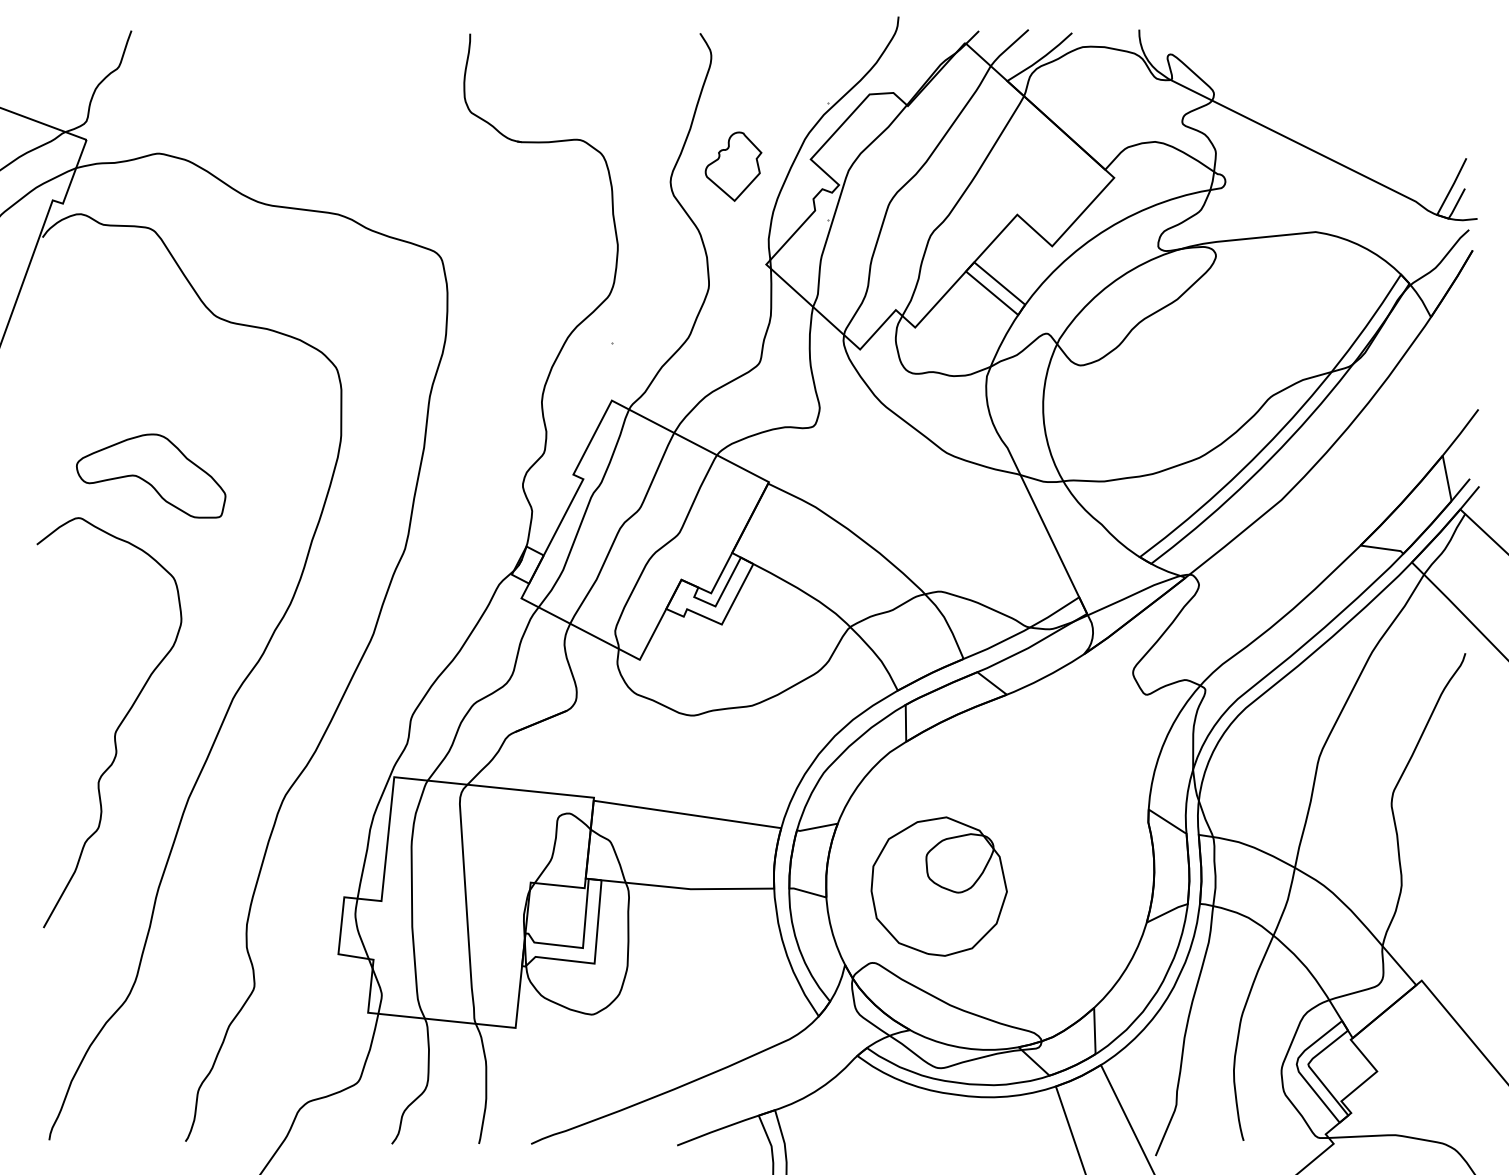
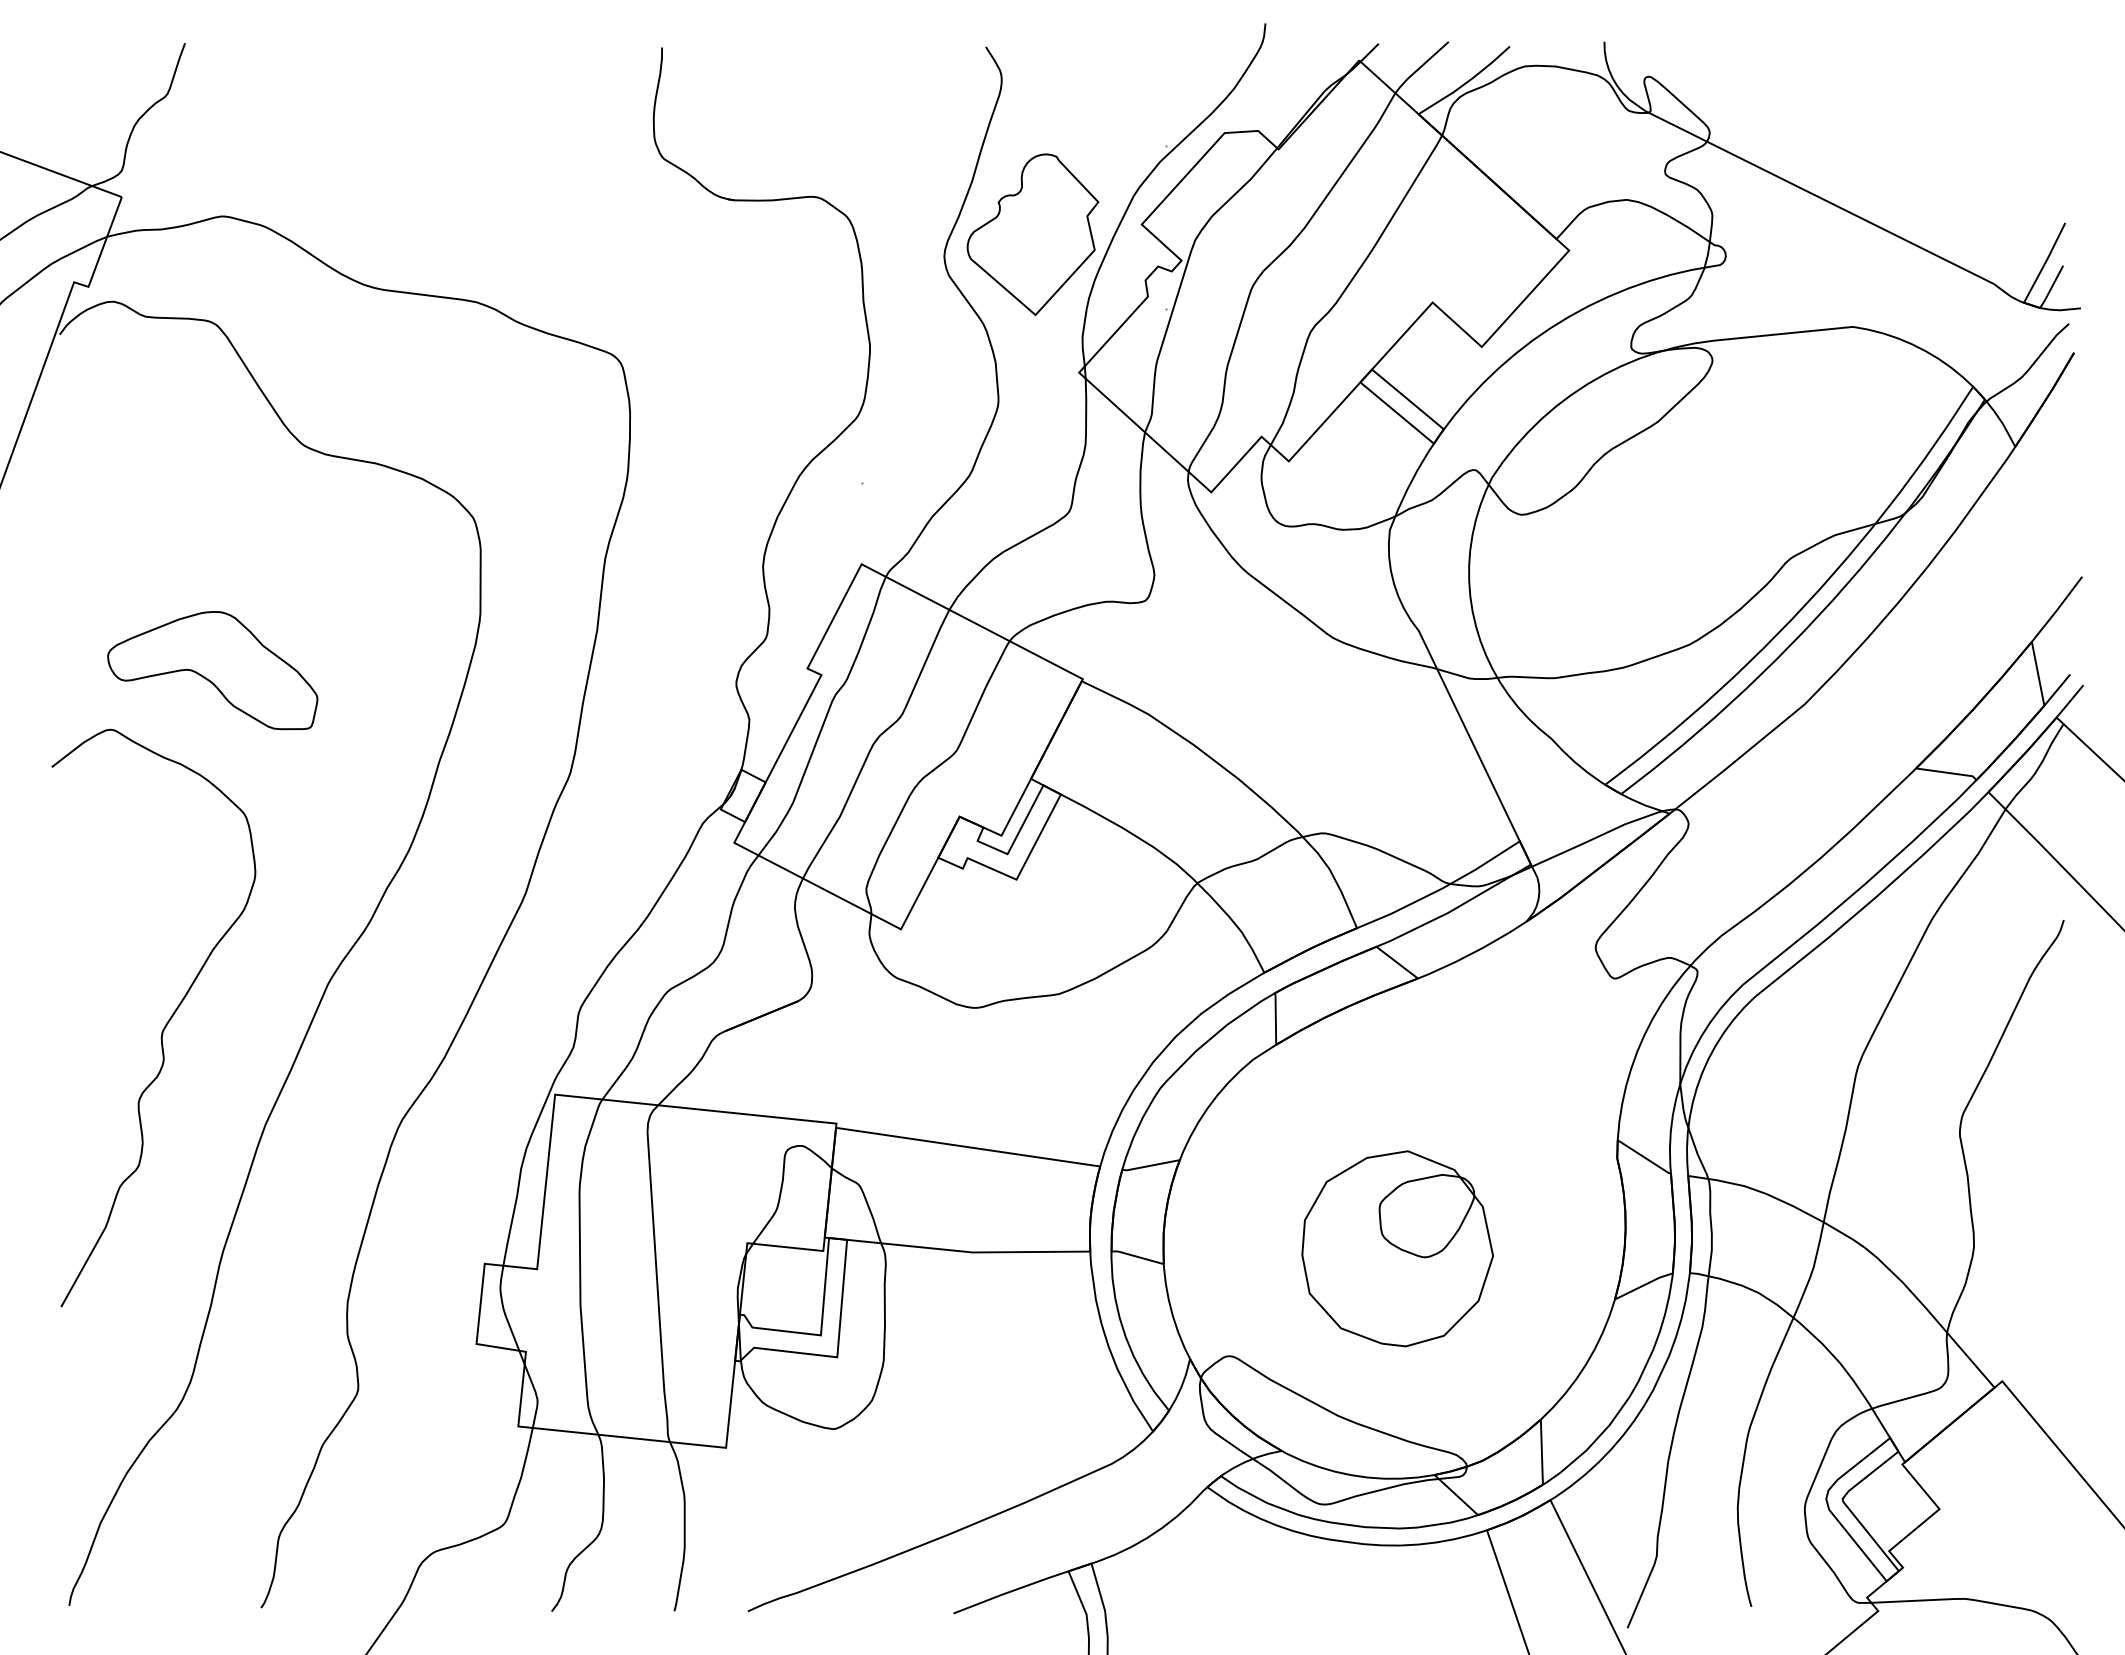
part: (733, 166) -> (1032, 234), size x1.67
part: (939, 886) -> (1397, 1248), moved

